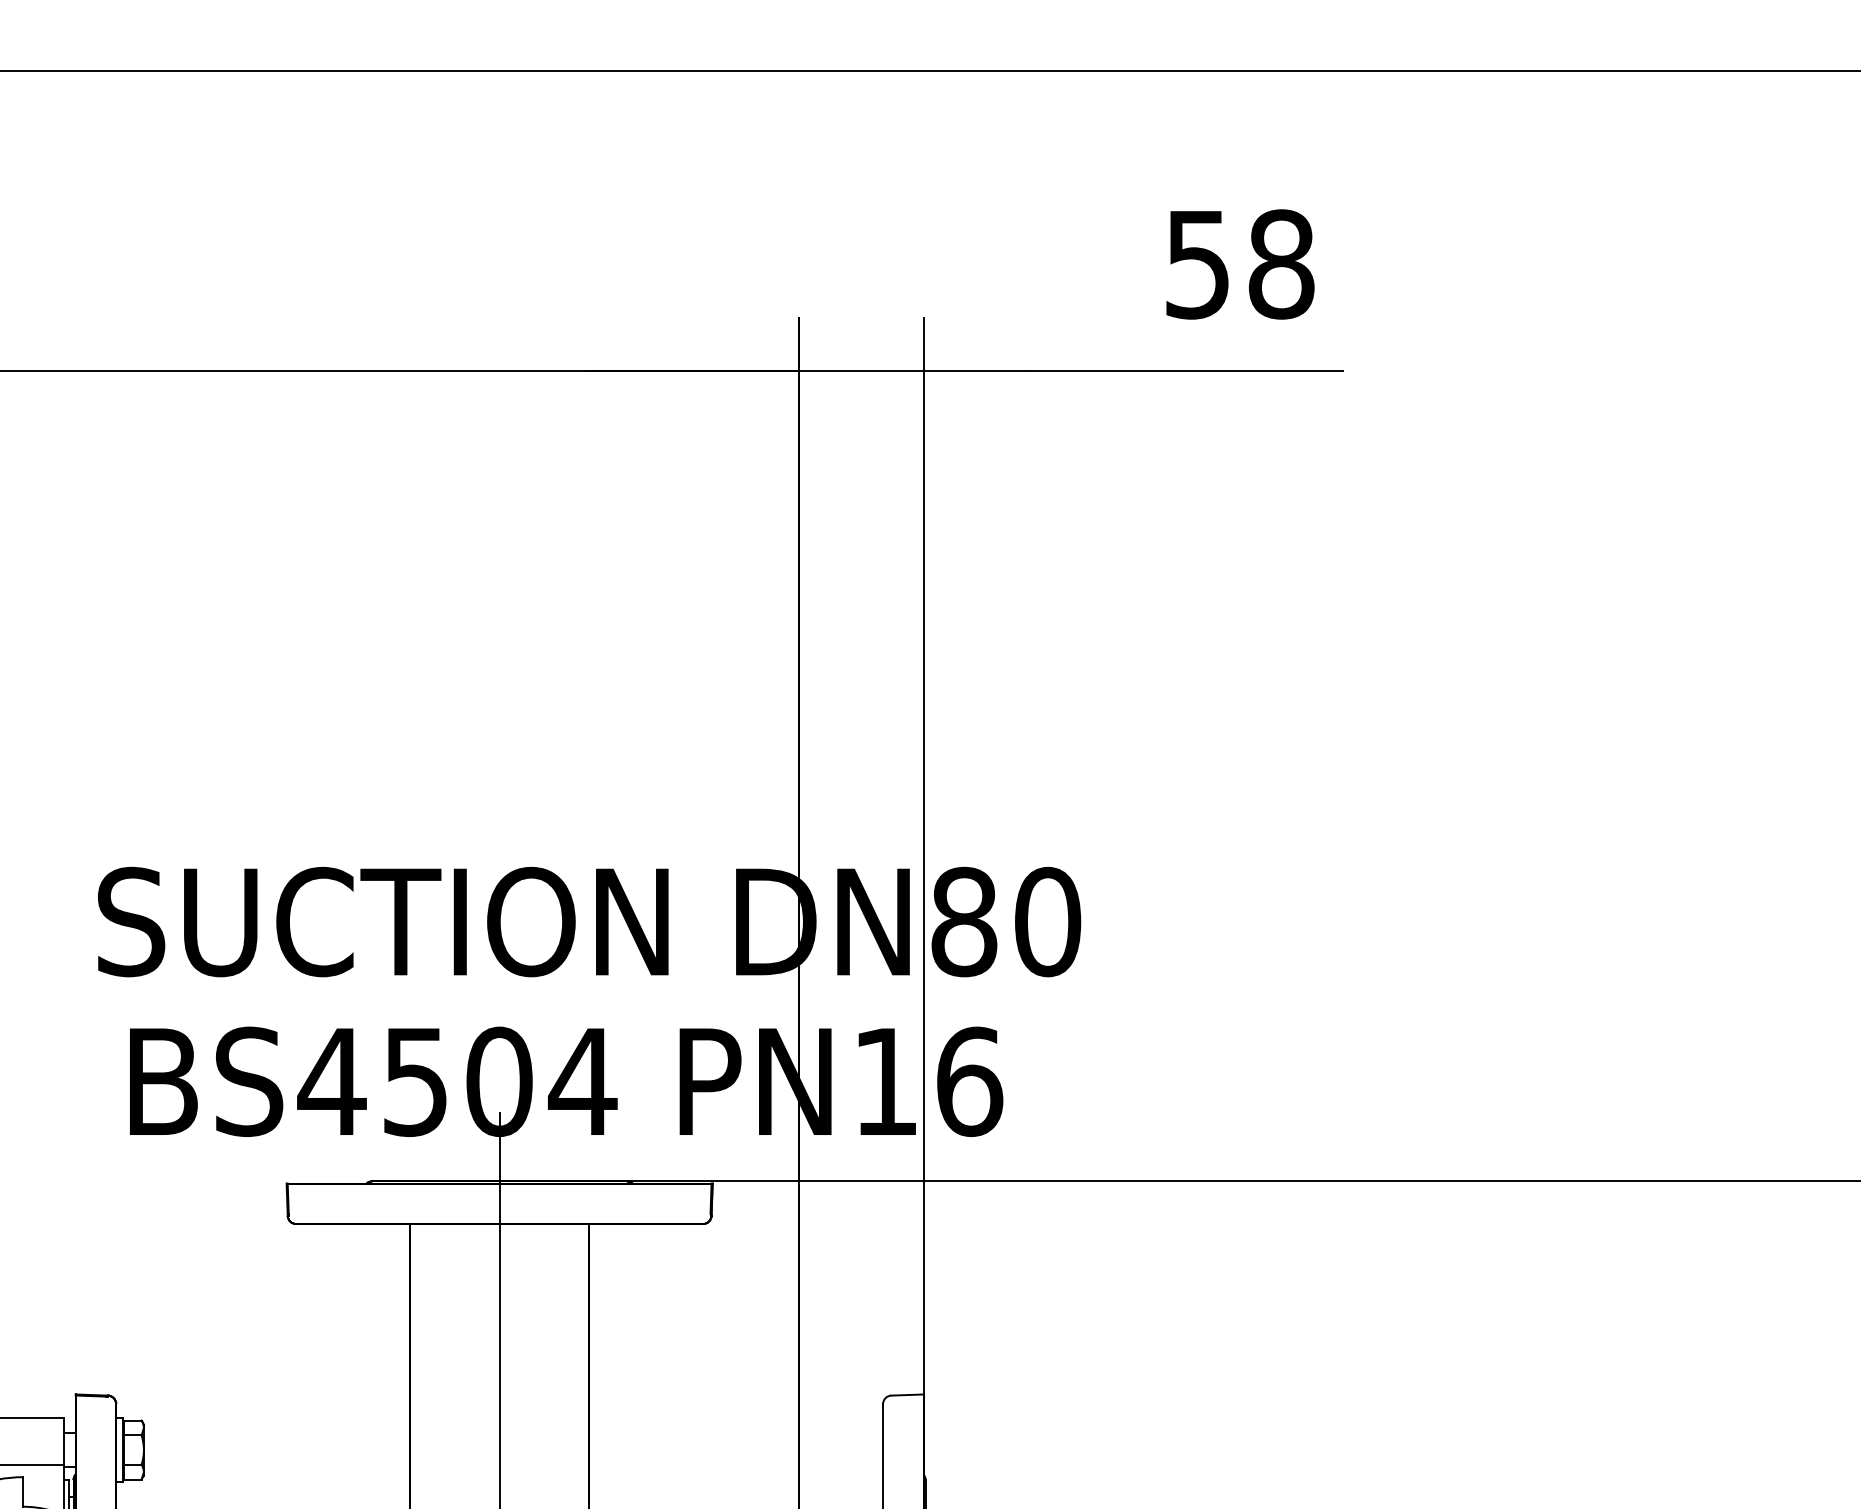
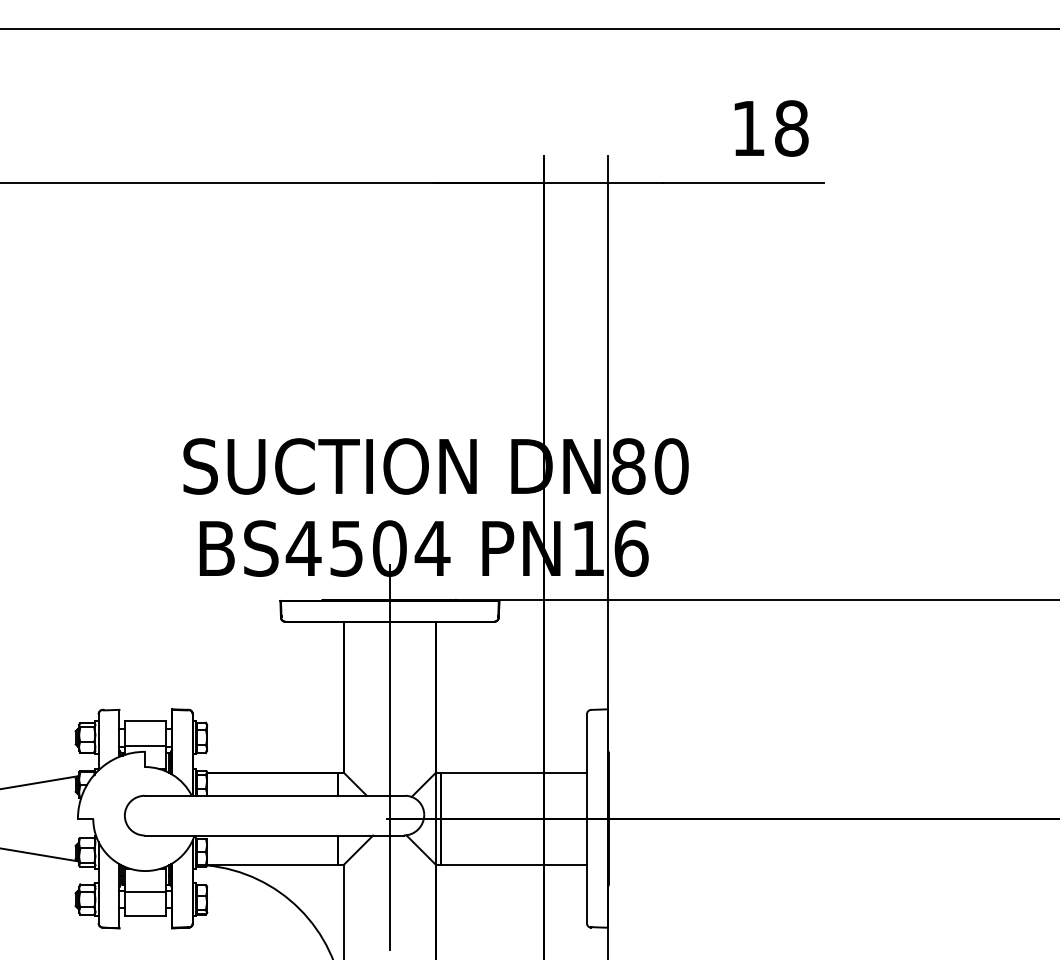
text: (1197, 264) -> (748, 128), 58 -> 18

